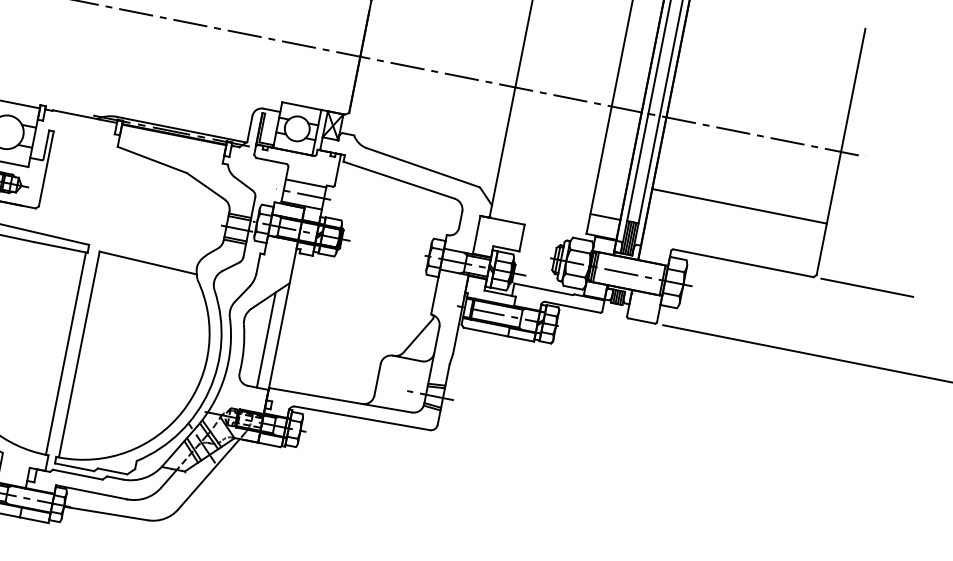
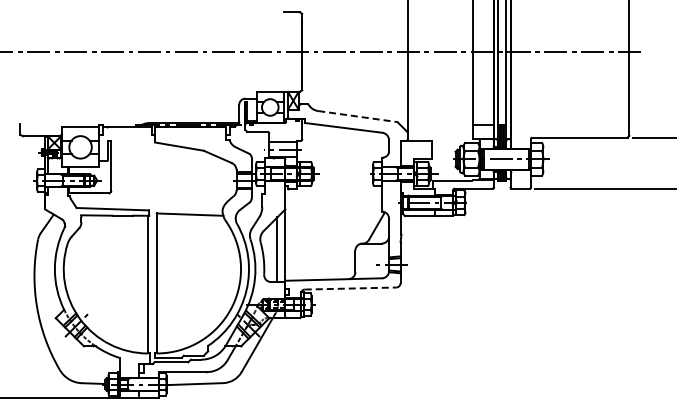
line: (422, 167) -> (357, 116), solid -> dashed
line: (739, 205) -> (569, 100), removed
line: (362, 418) -> (350, 288), solid -> dashed

